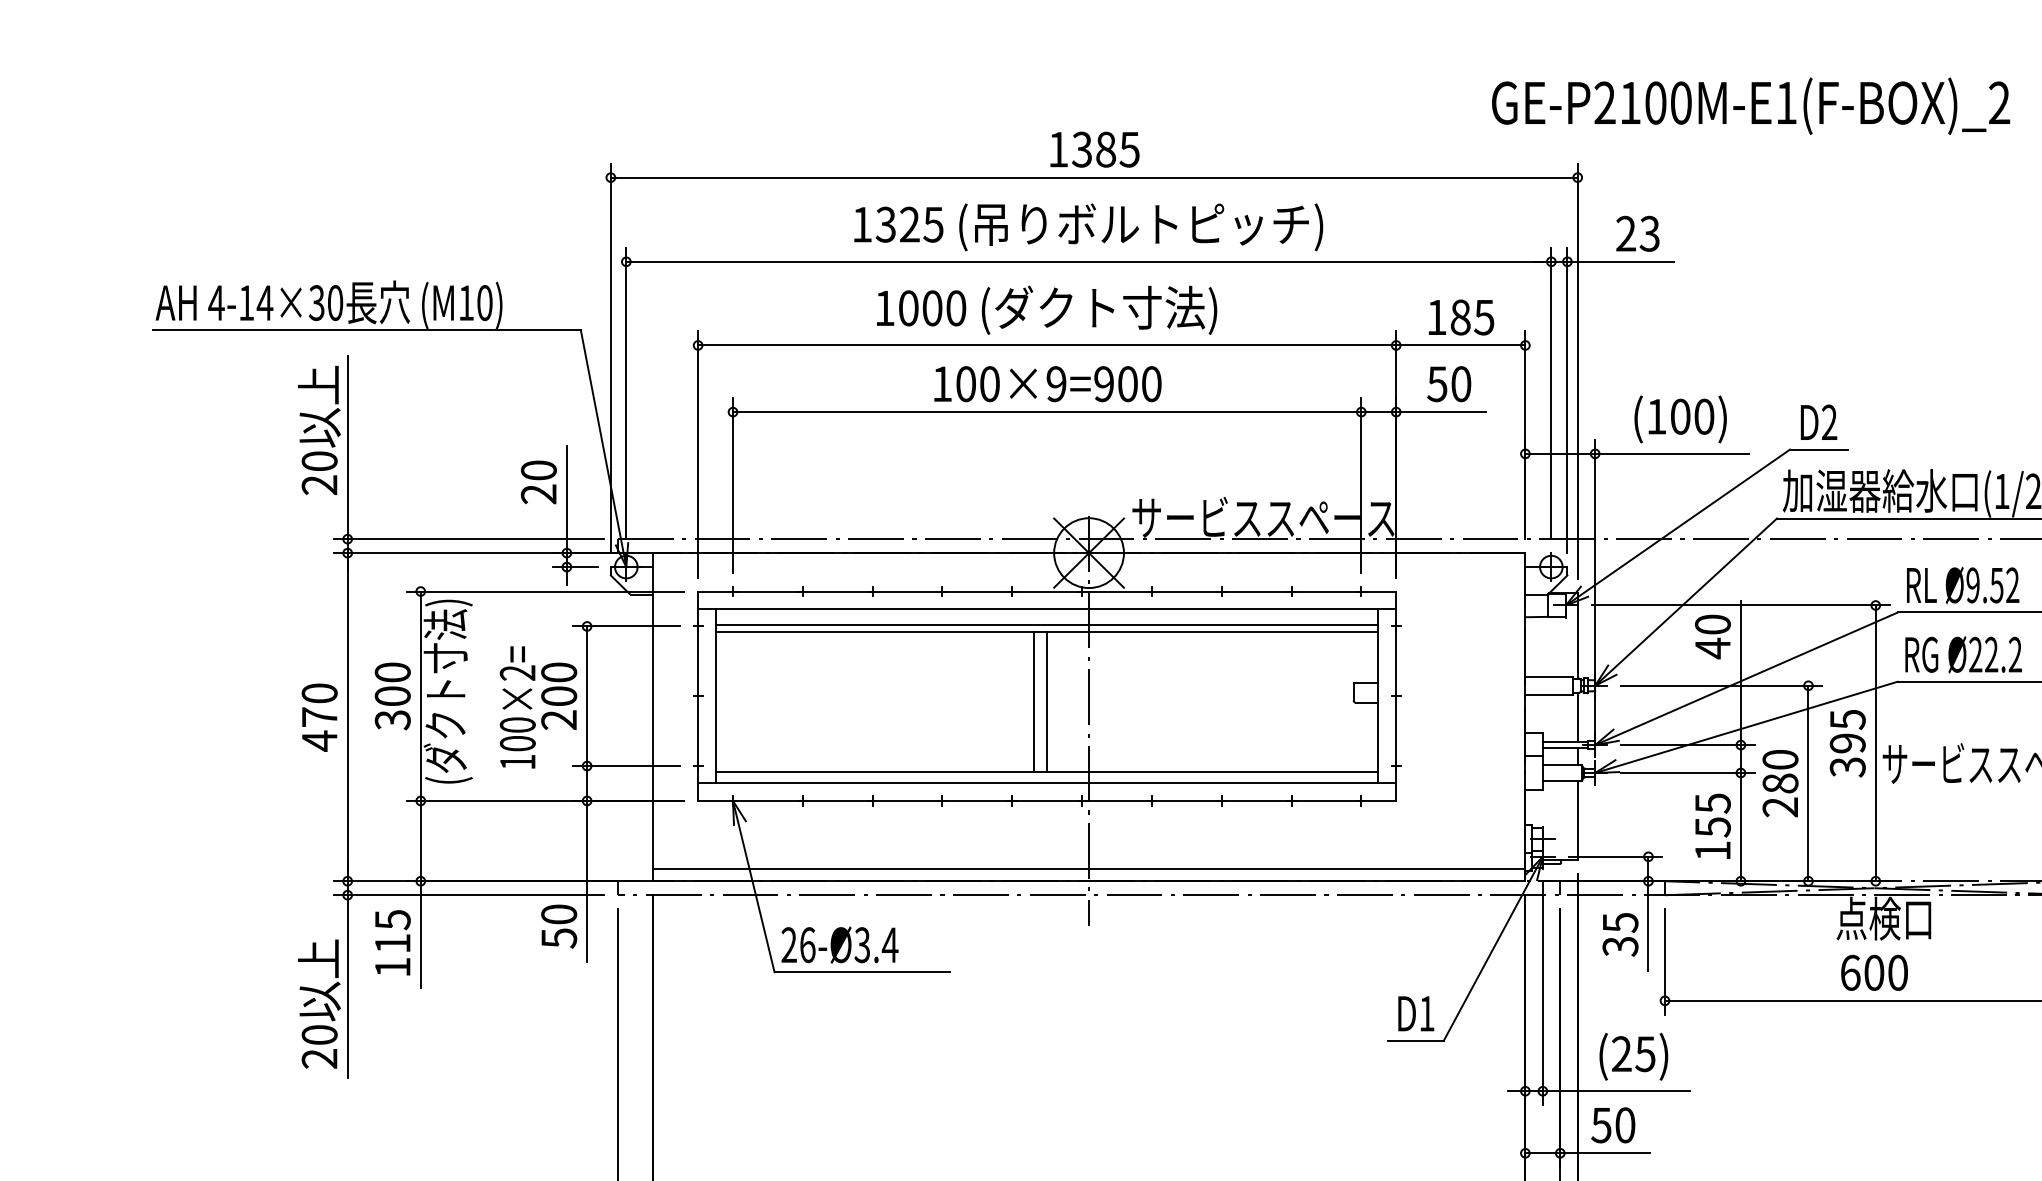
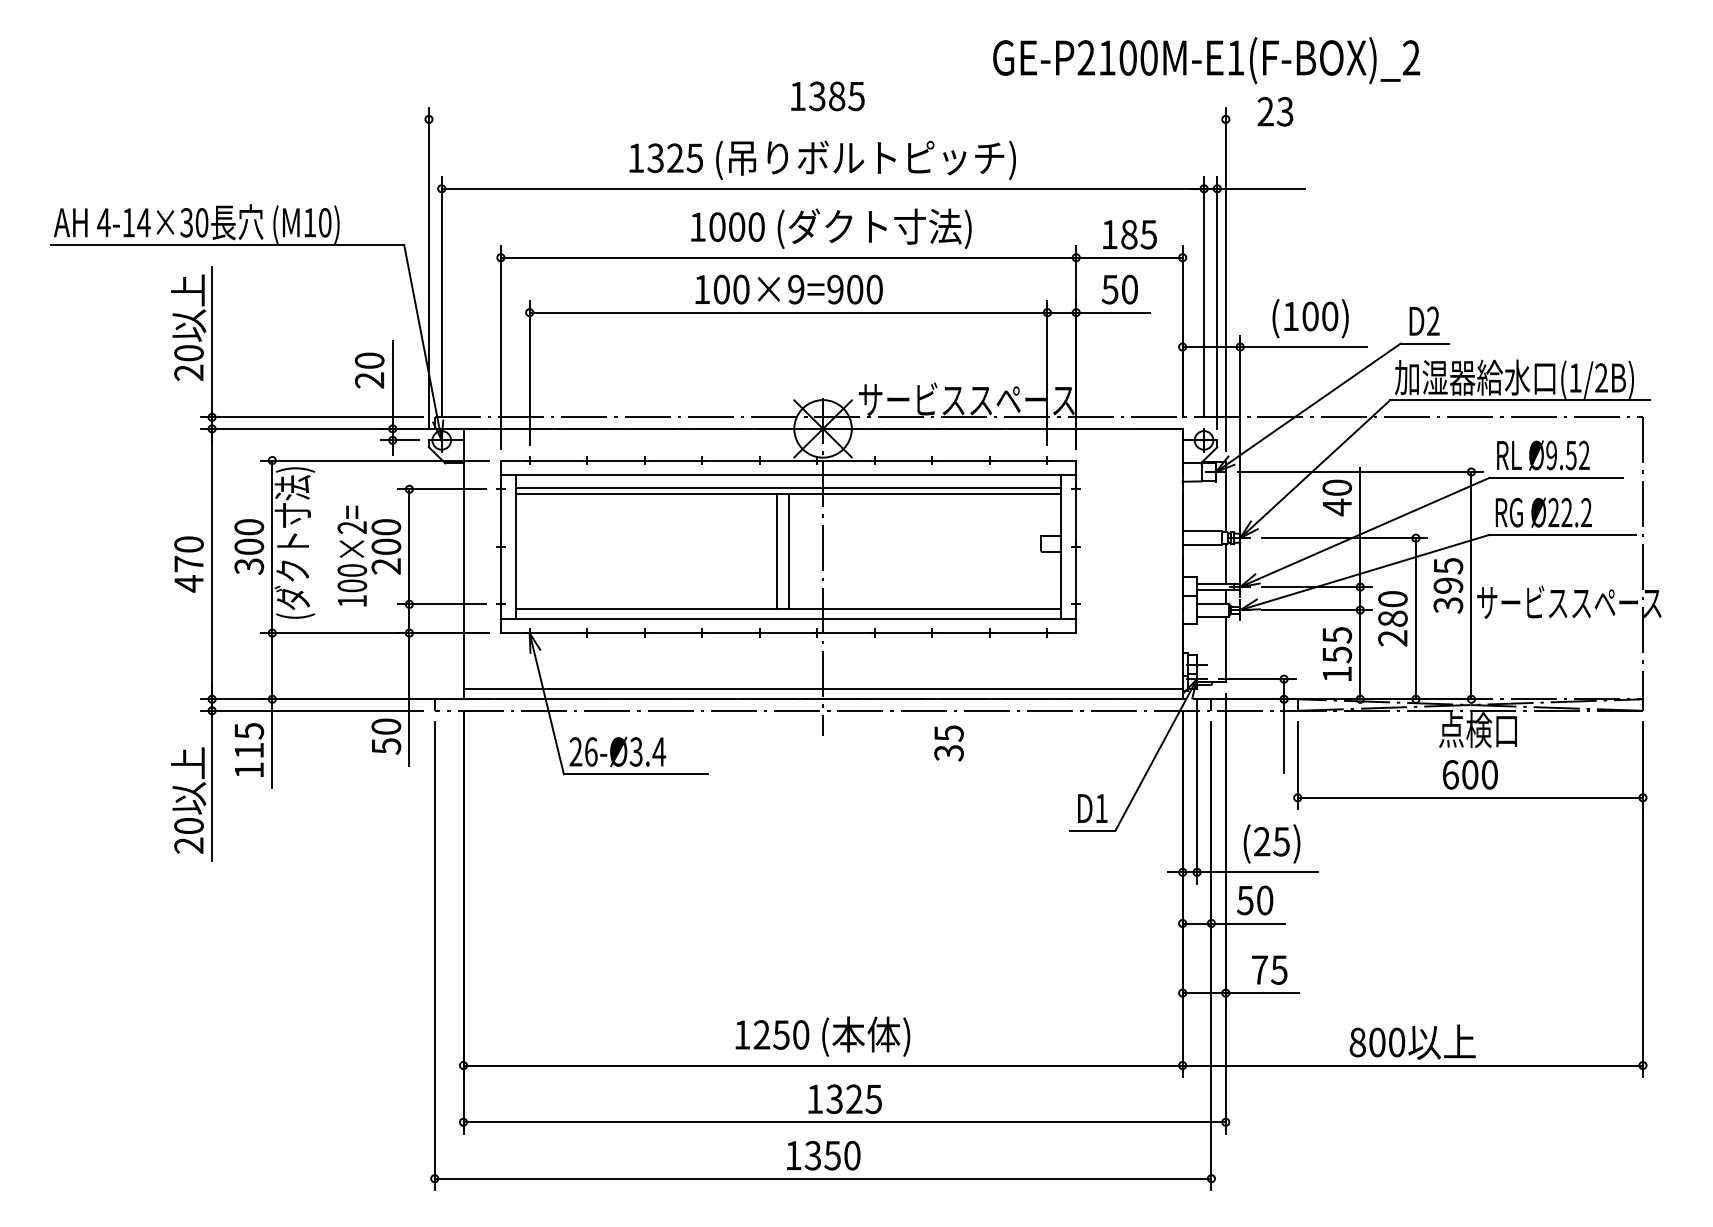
text: (1750, 106) -> (1206, 60), moved
line: (1093, 177) -> (826, 119), removed
text: (1638, 233) -> (1275, 111), moved
text: (1047, 309) -> (831, 228), moved
text: (1619, 934) -> (948, 743), moved

